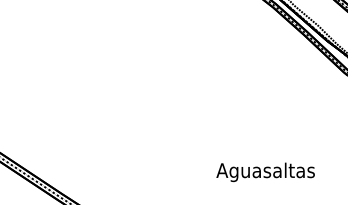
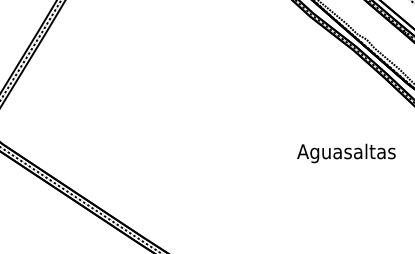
text: (265, 172) -> (346, 153), moved

